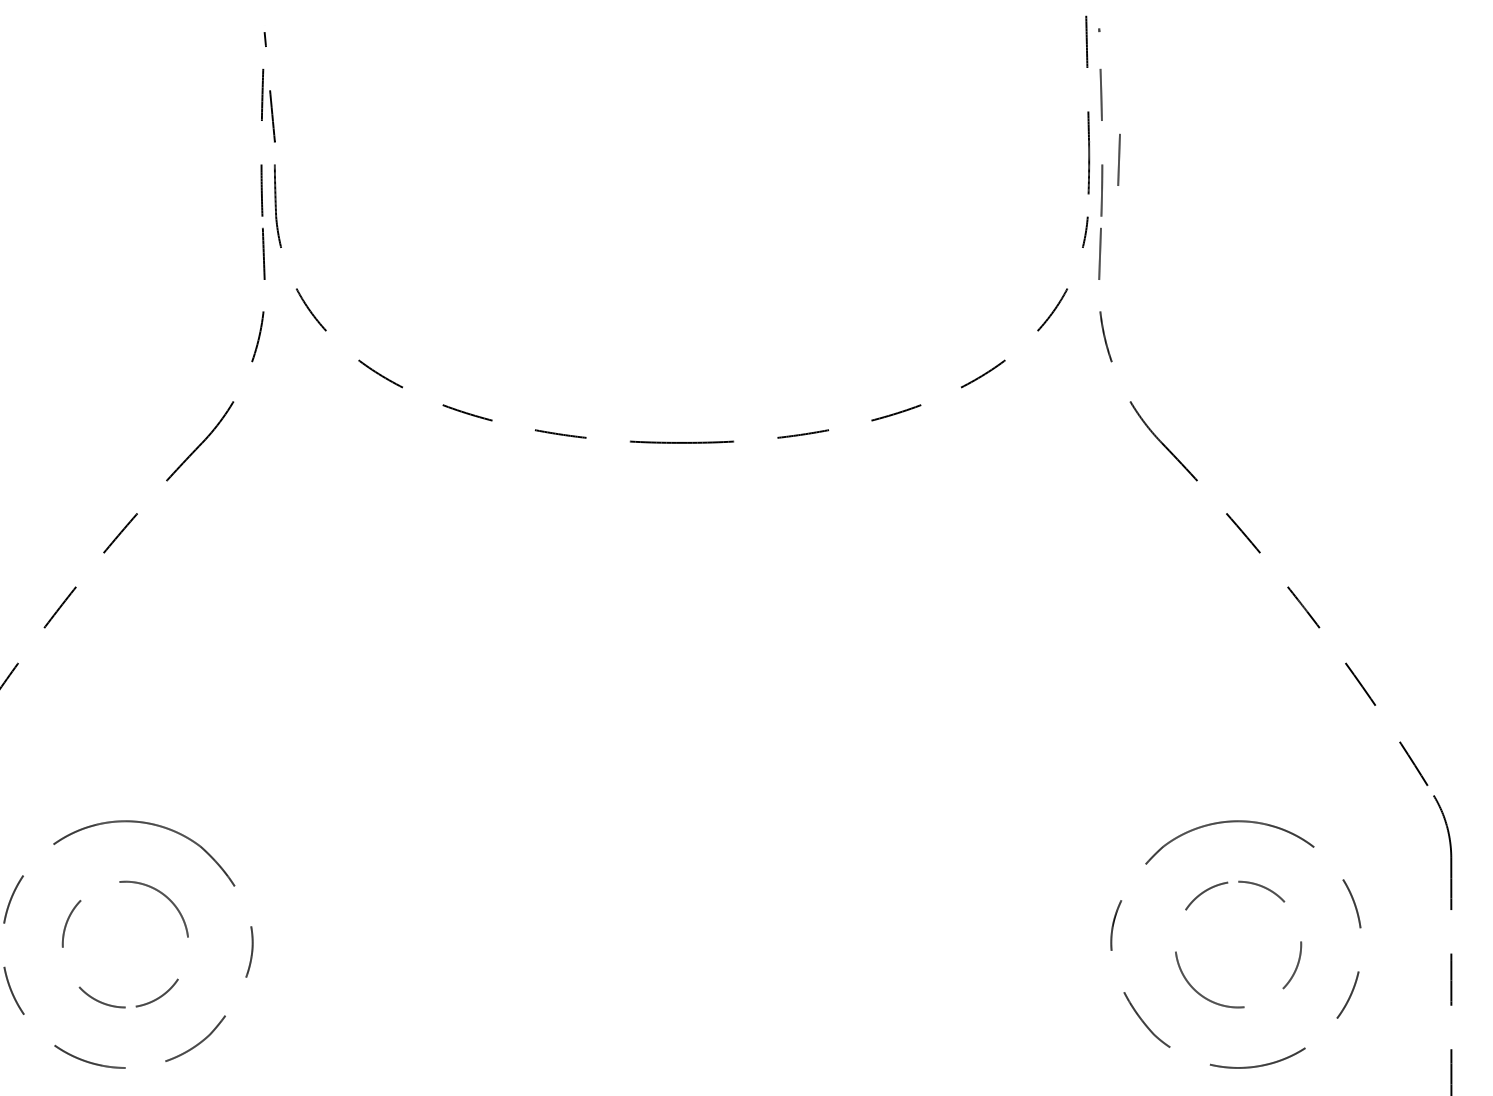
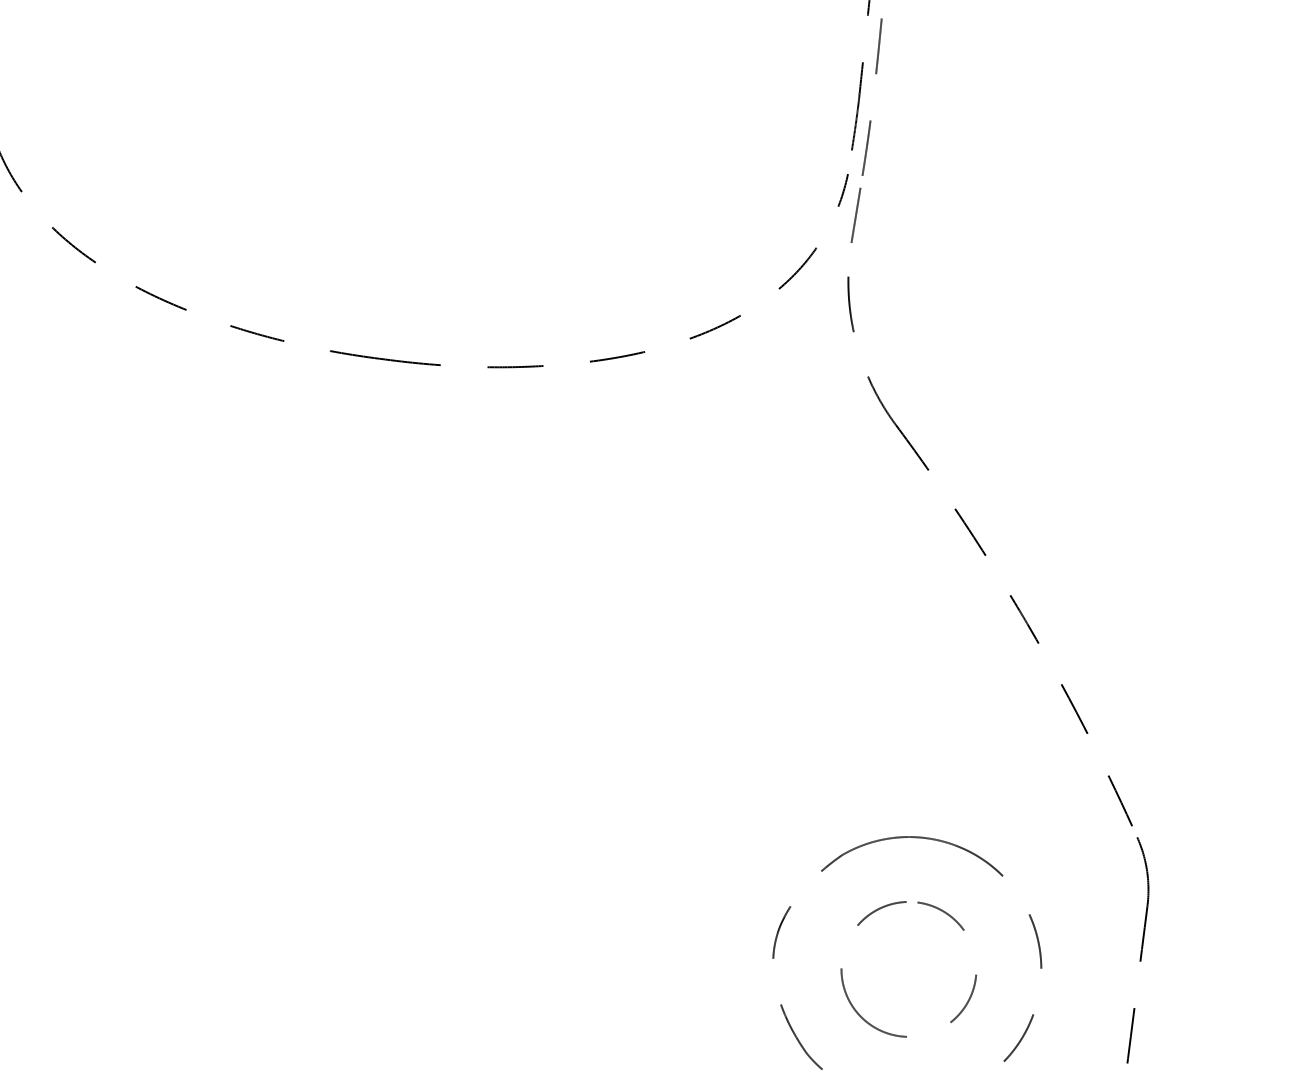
line: (1118, 159) -> (888, 117), removed

